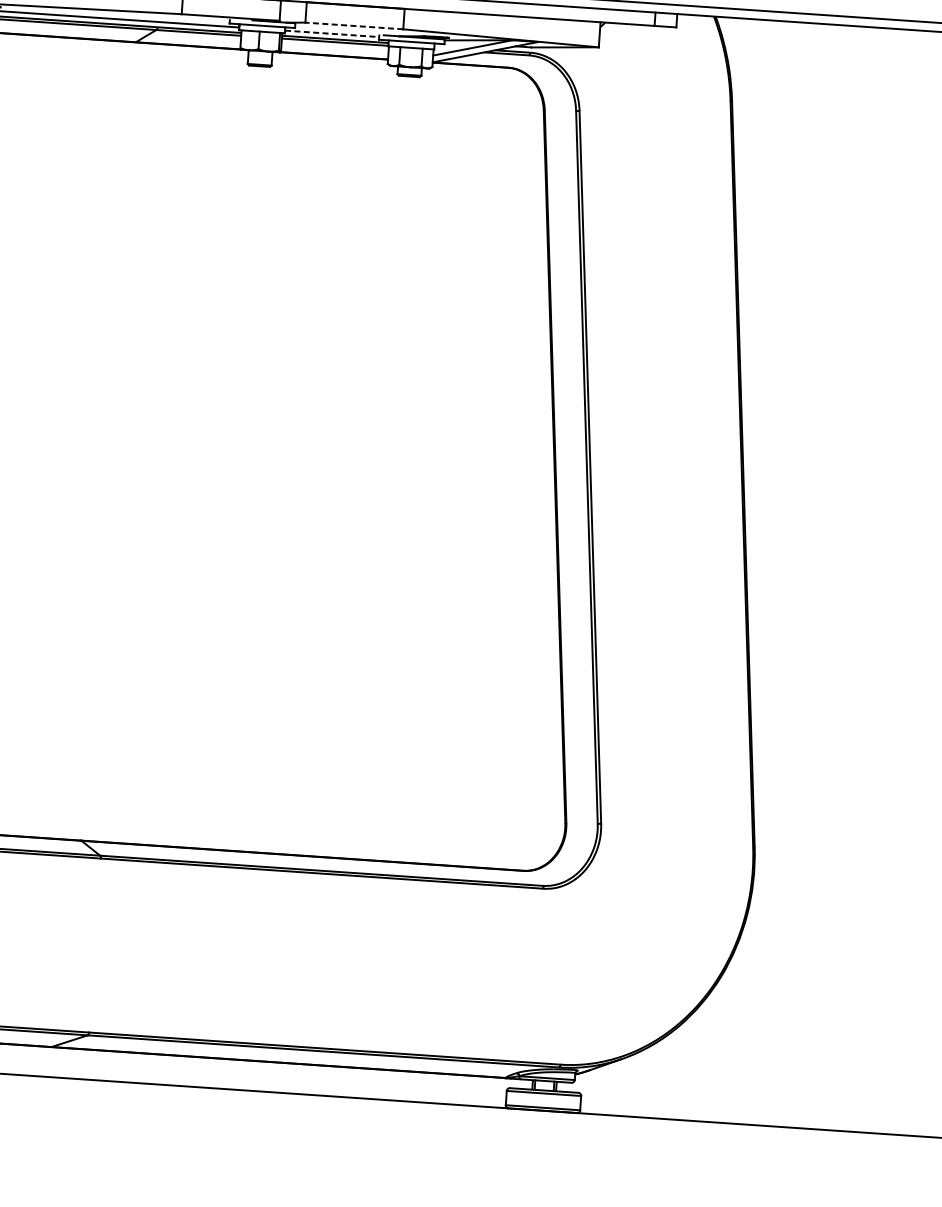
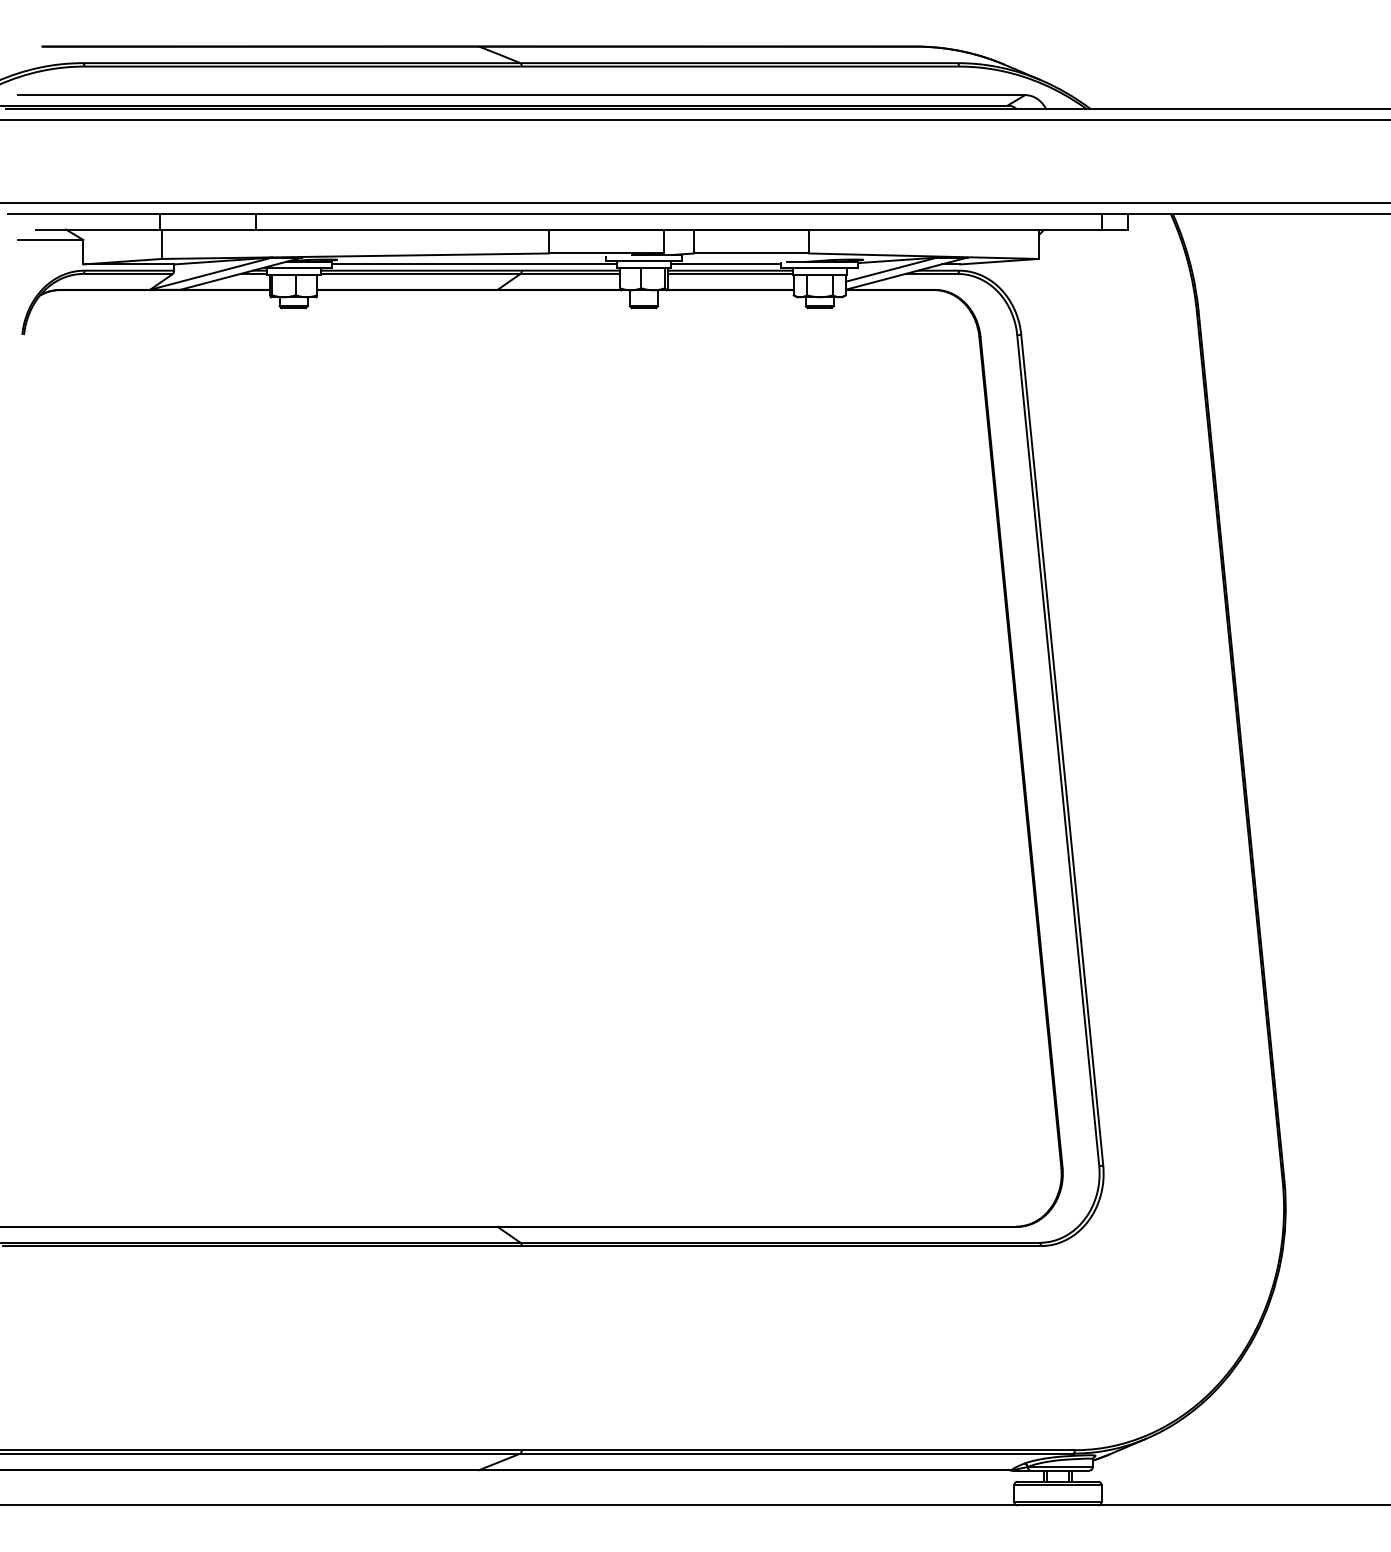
line: (353, 25) -> (750, 253), dashed -> solid
line: (332, 33) -> (726, 264), dashed -> solid

